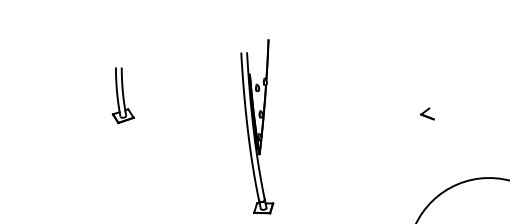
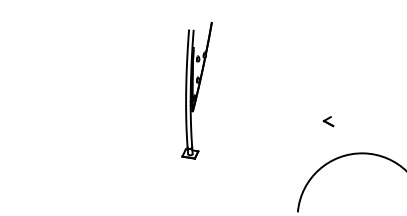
part: (120, 95) -> (89, 50), removed
part: (427, 114) -> (328, 121), moved

